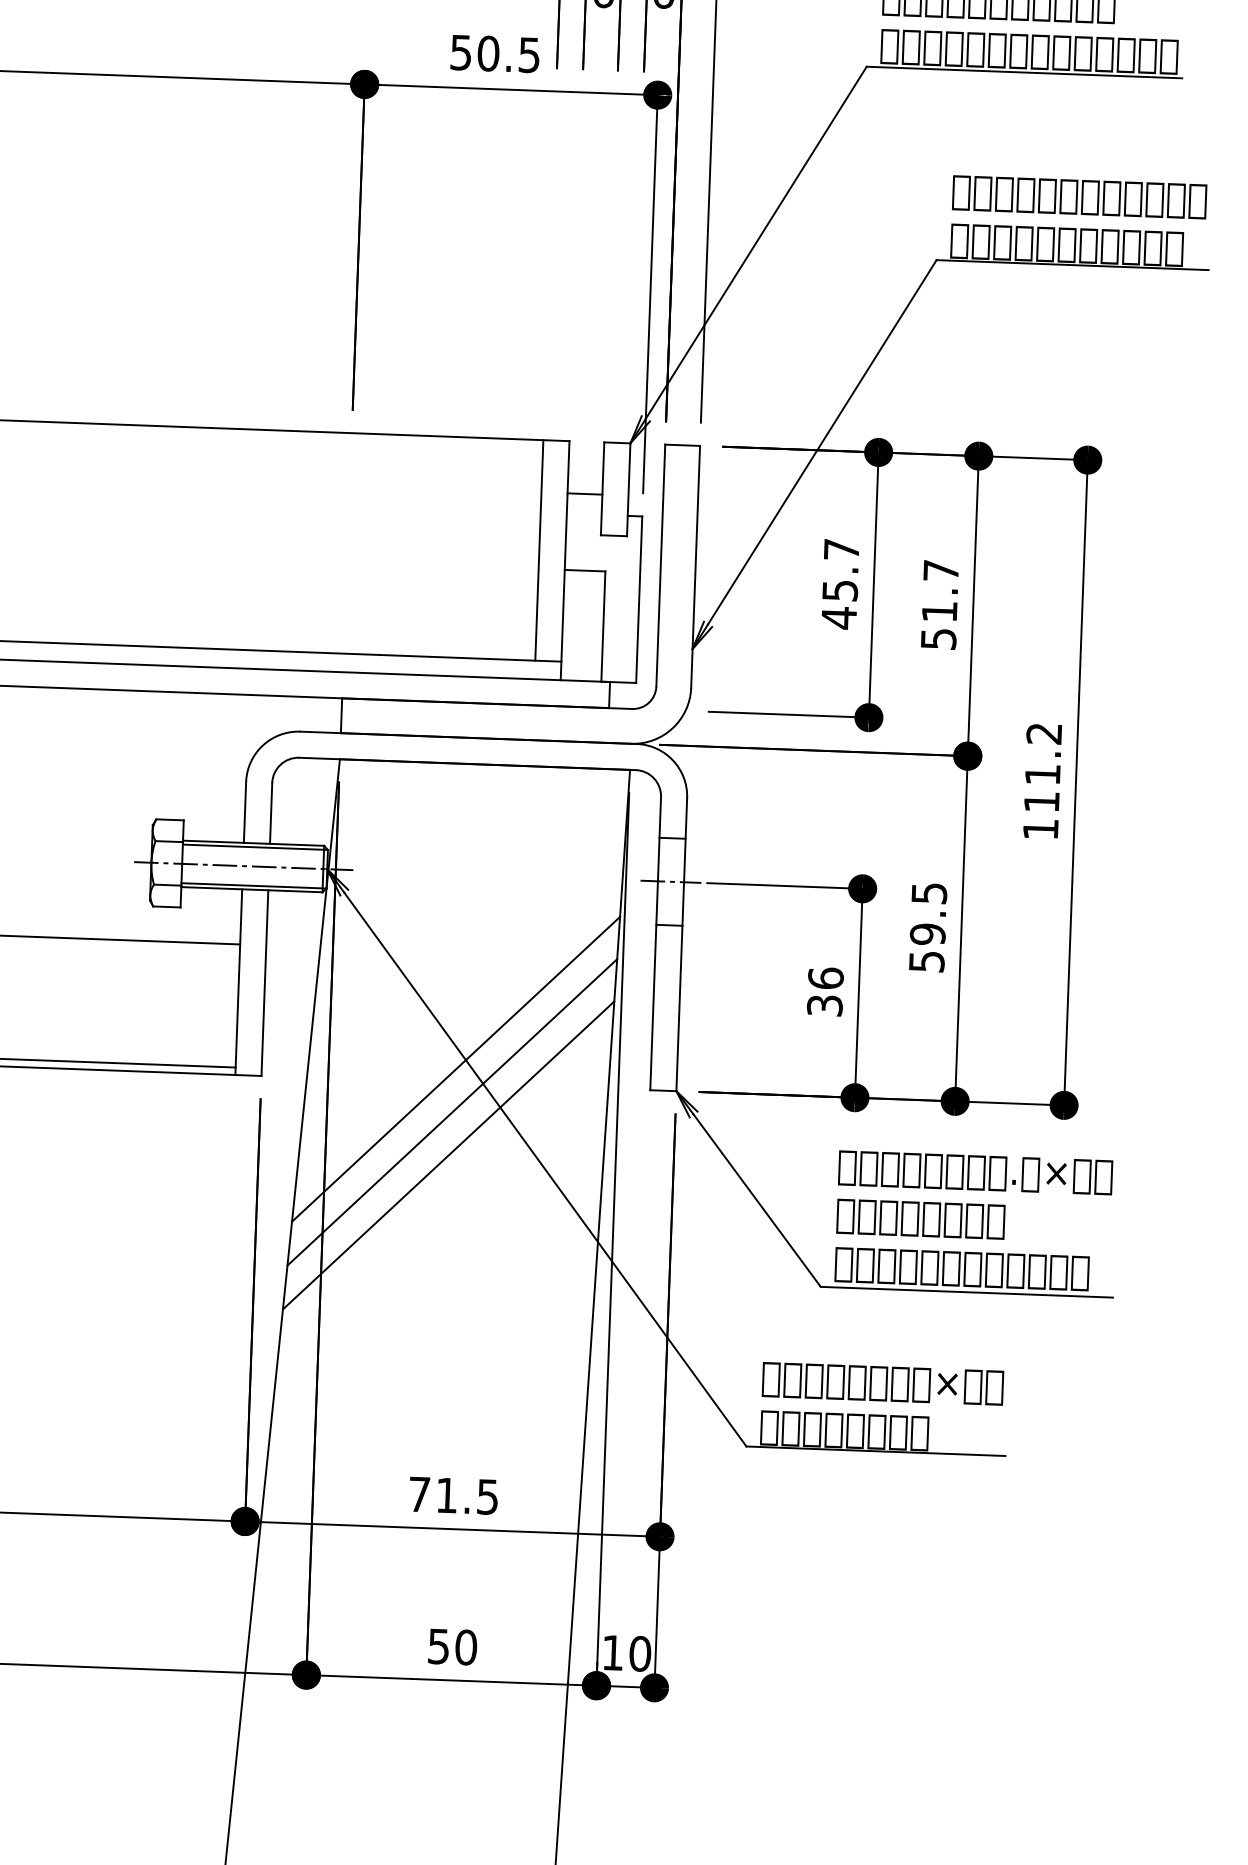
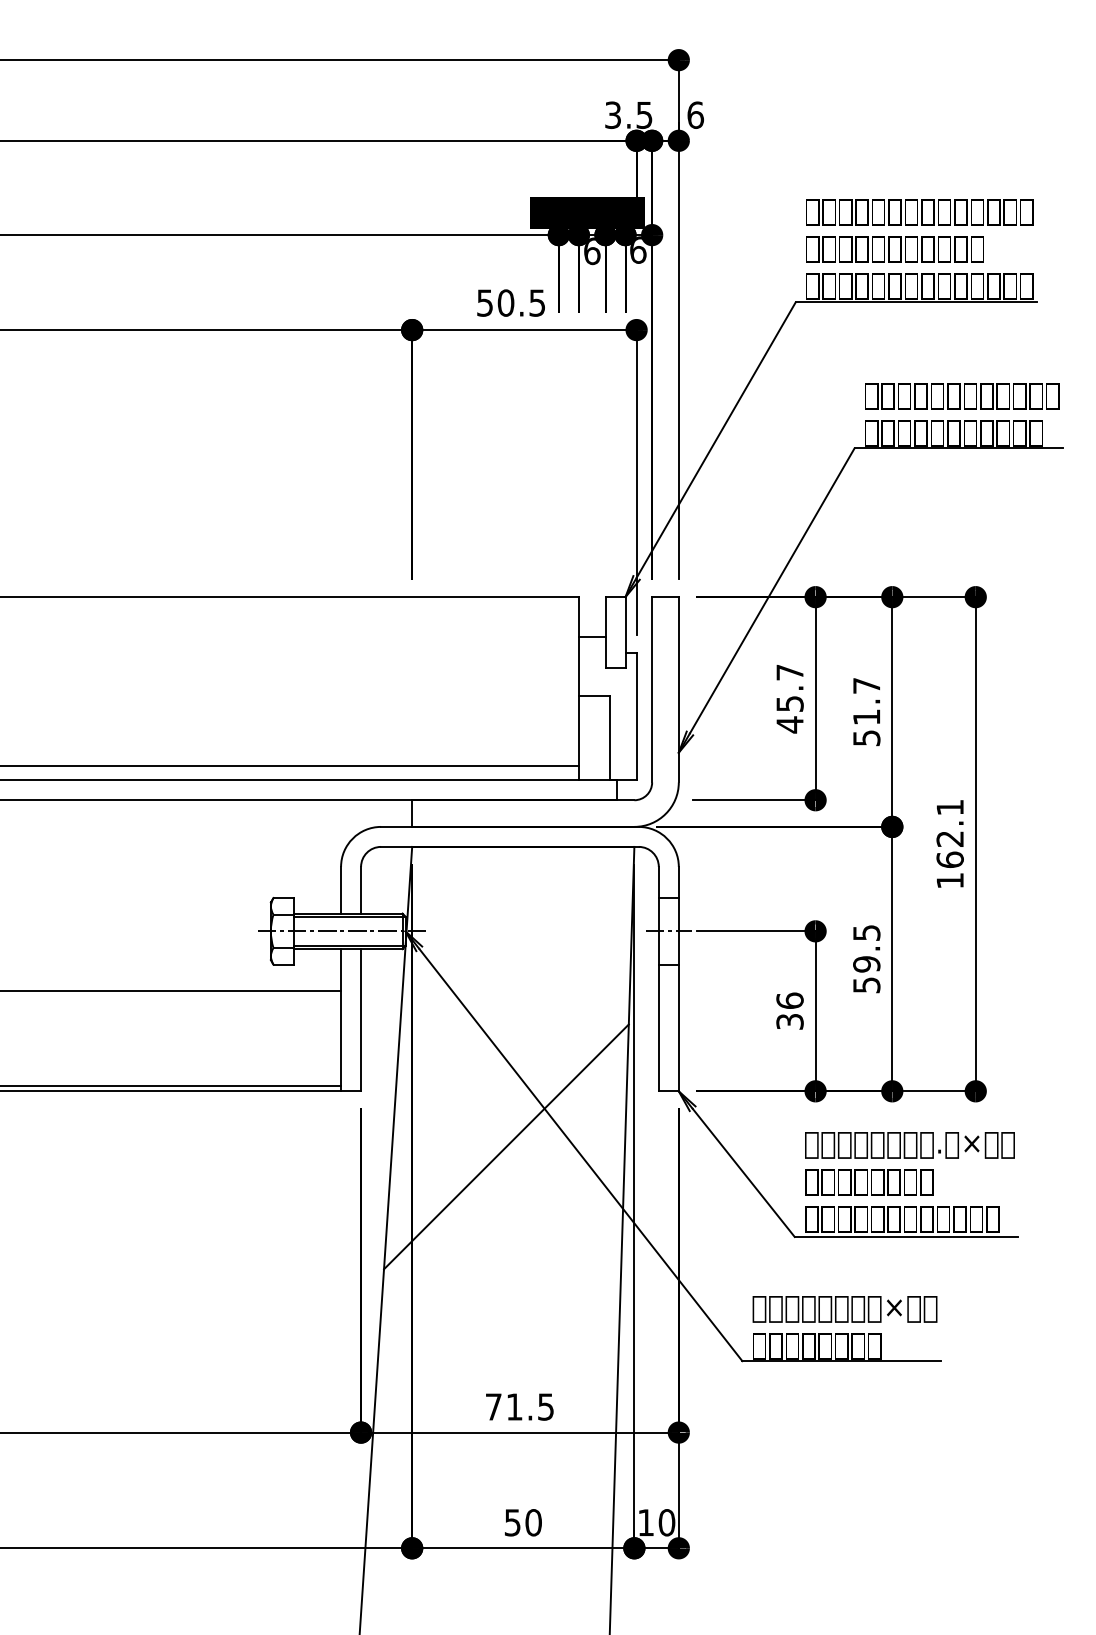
line: (538, 550) -> (558, 681), removed
text: (1042, 767) -> (949, 833), 111.2 -> 162.1
line: (455, 1068) -> (509, 1080), removed
line: (451, 1111) -> (507, 1113), removed

